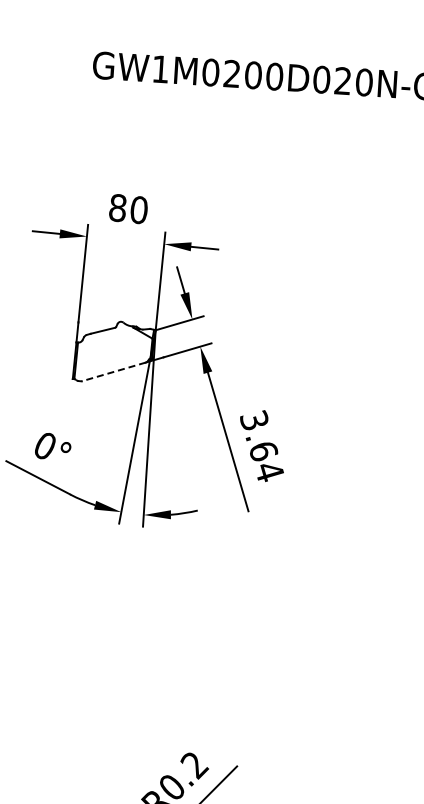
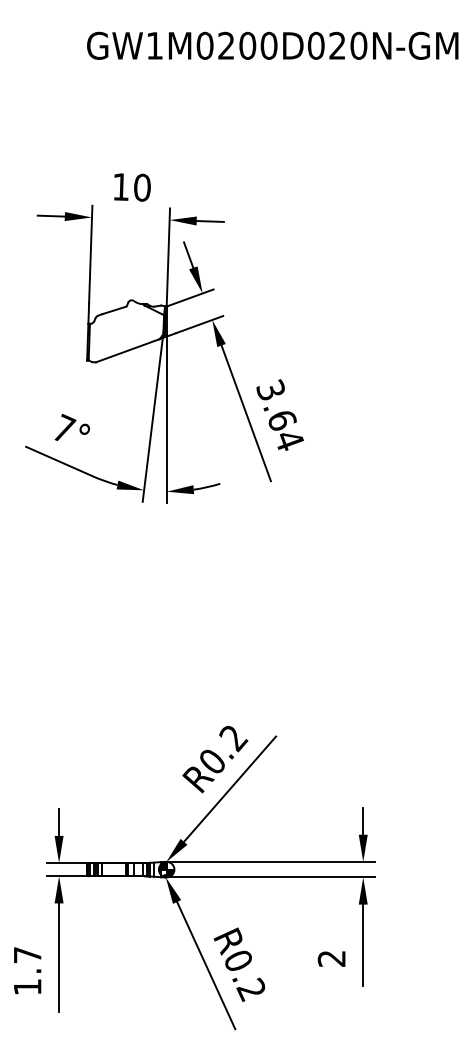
text: (117, 208) -> (120, 187), 80 -> 10
line: (113, 372) -> (127, 351), dashed -> solid
text: (46, 444) -> (65, 427), 0° -> 7°

